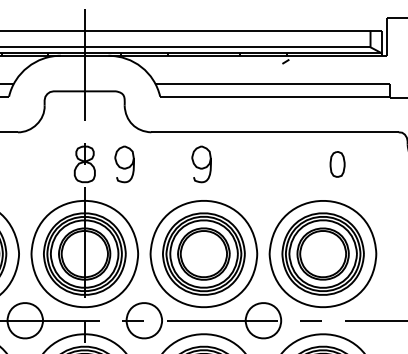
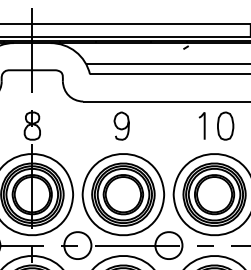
line: (309, 164) -> (204, 126), added
part: (337, 164) -> (225, 126), size x1.43
curve: (124, 167) -> (62, 128), removed

